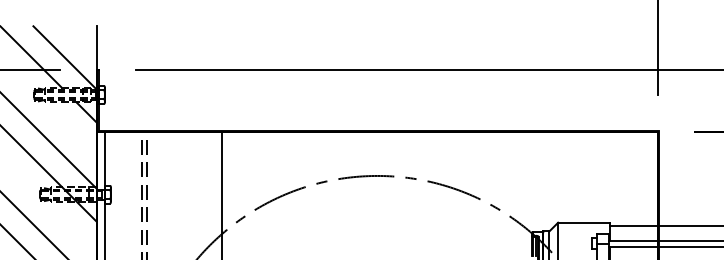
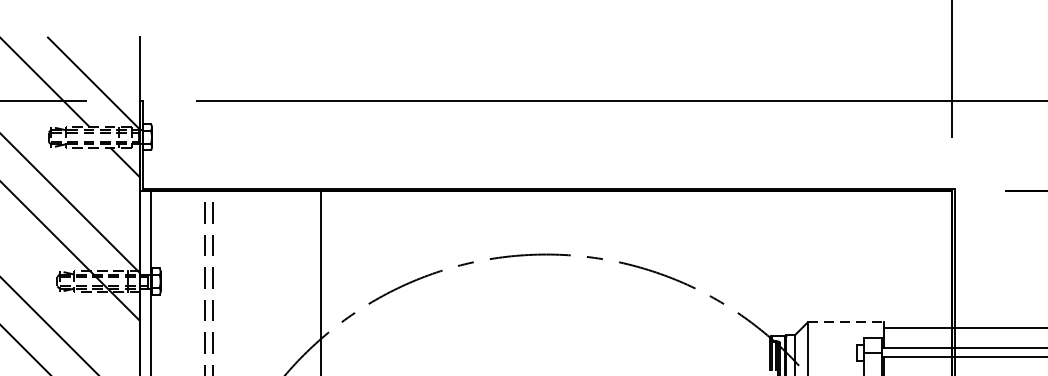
line: (584, 222) -> (846, 321), solid -> dashed

